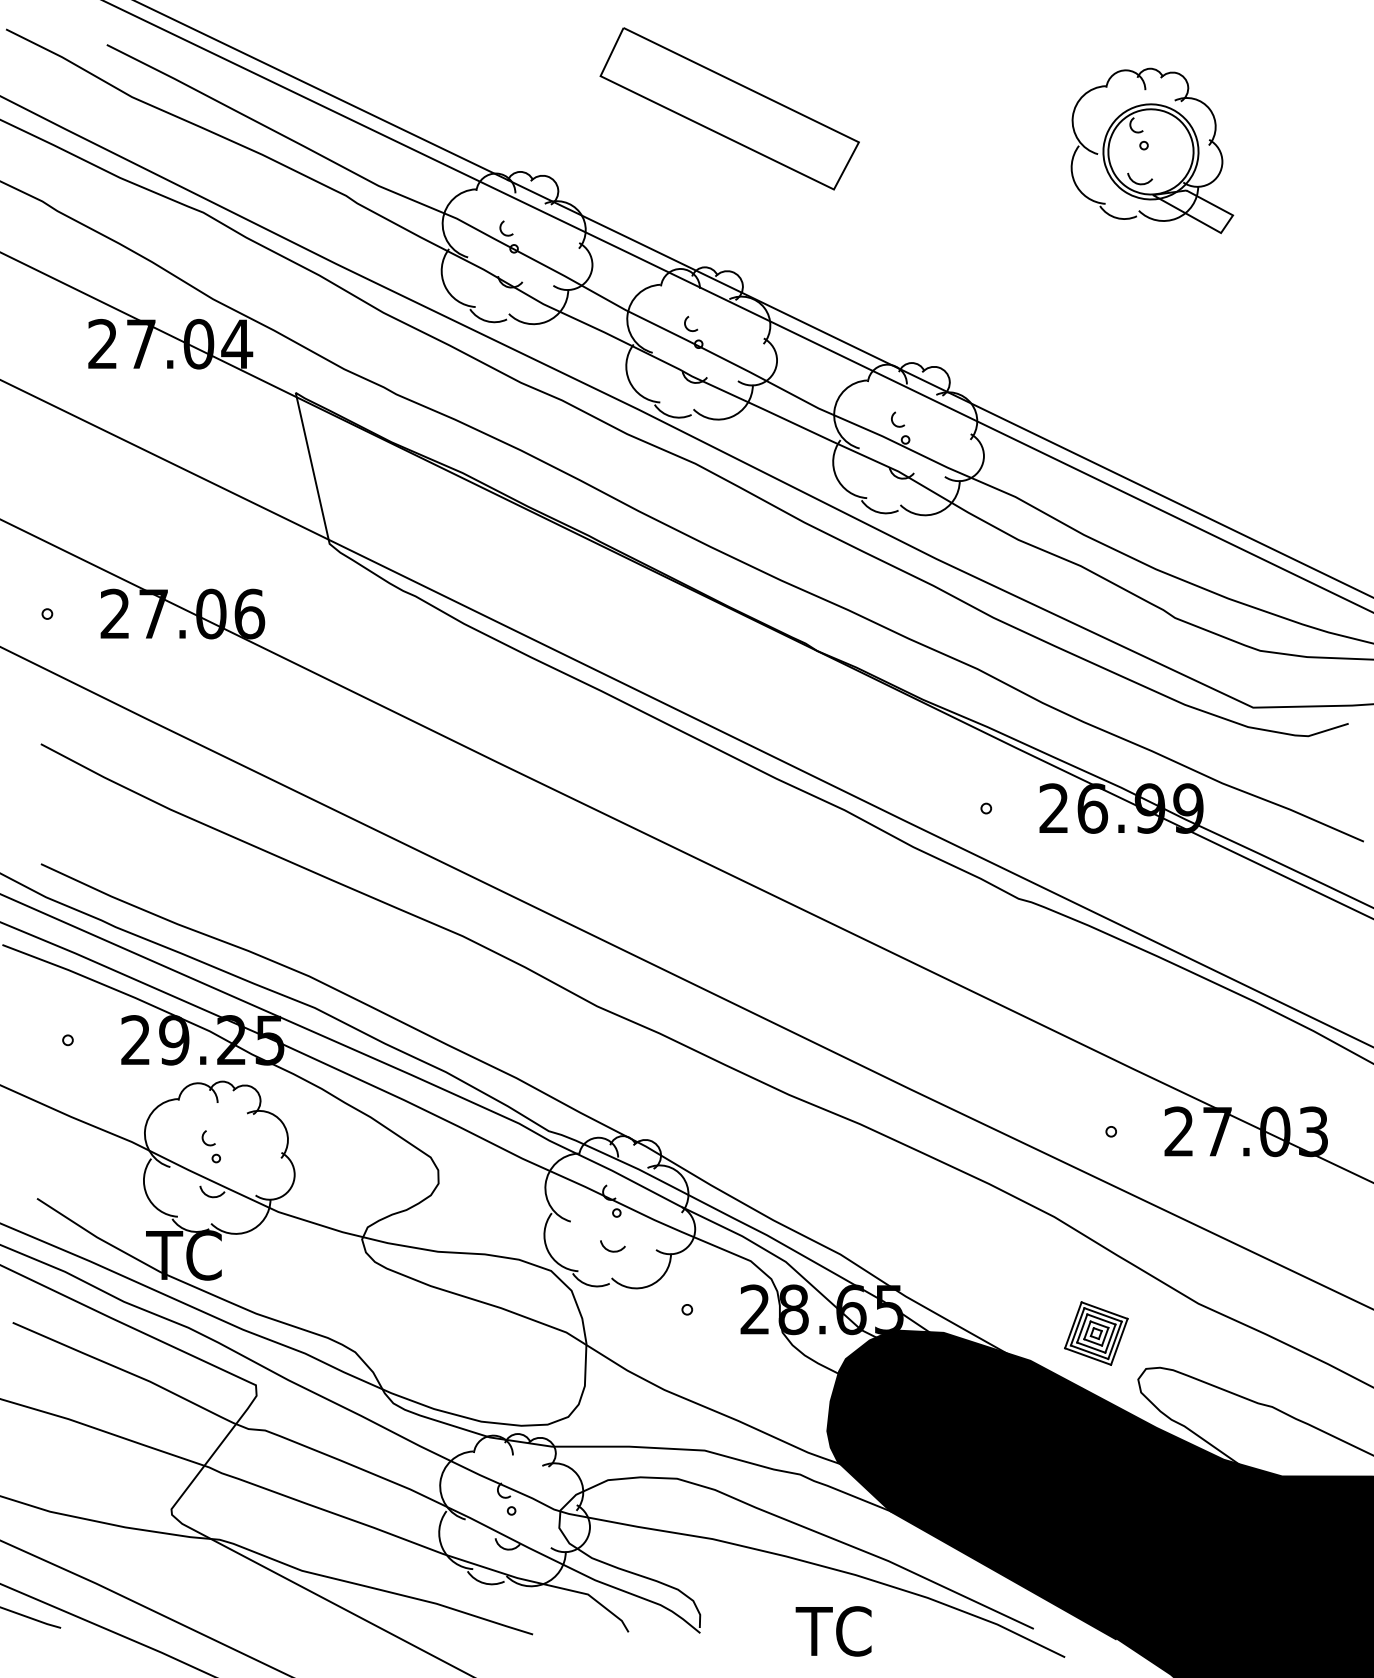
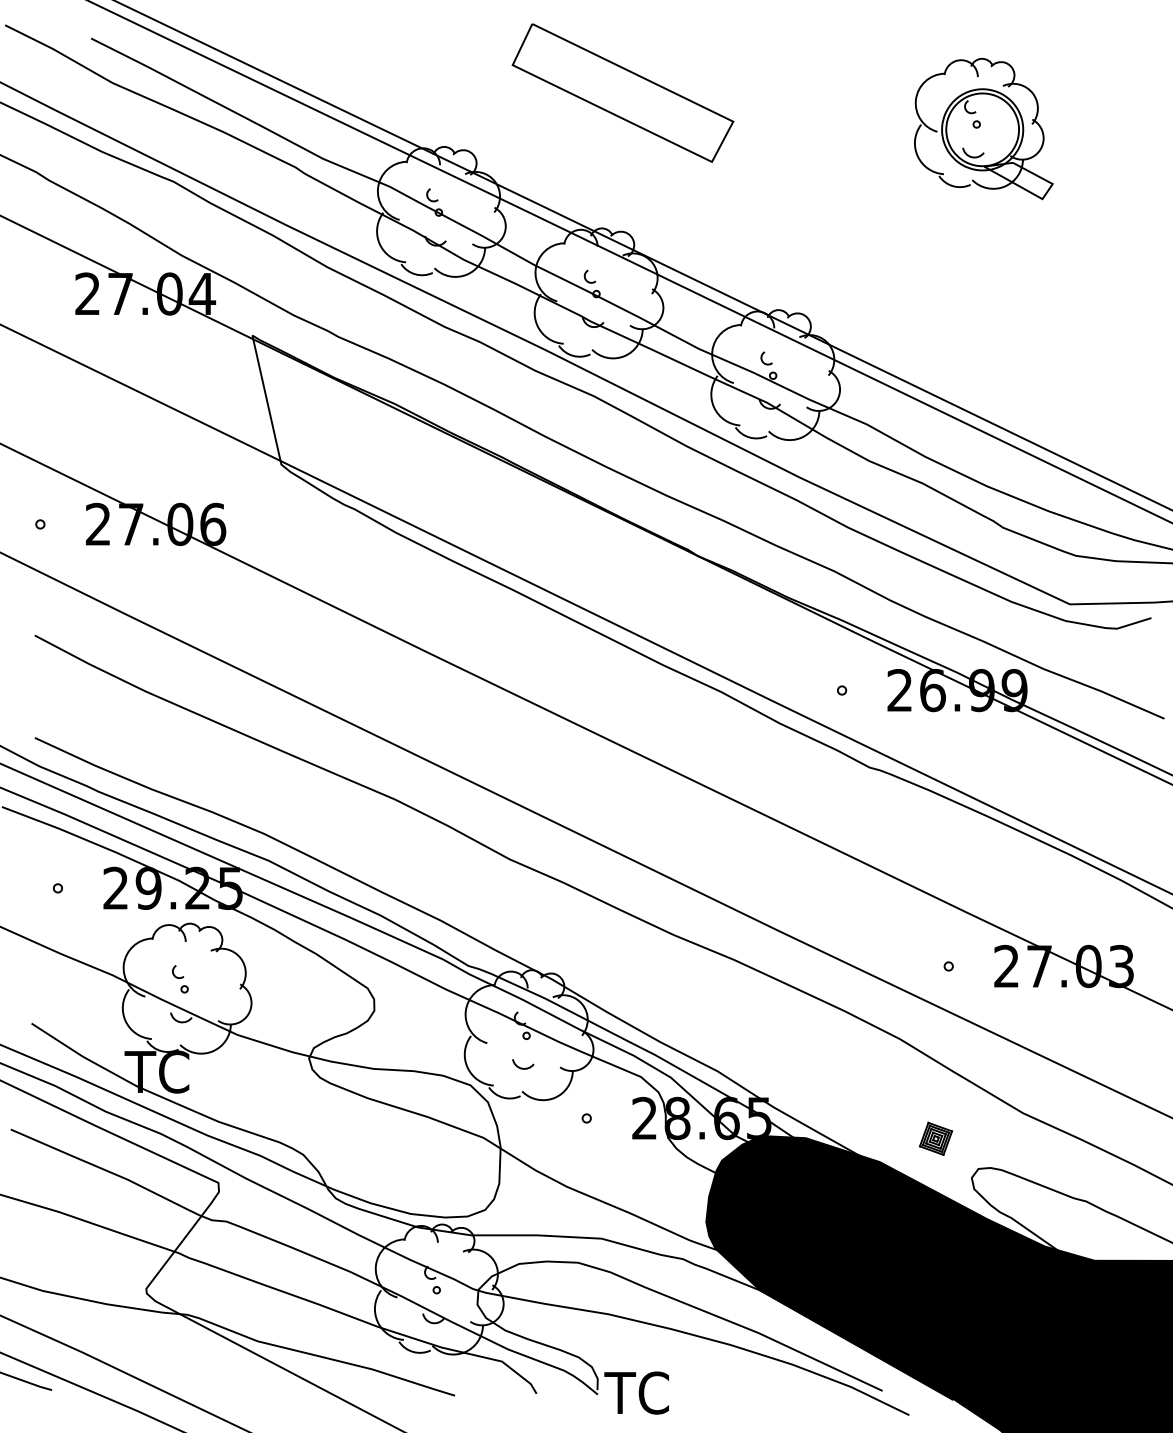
part: (1095, 1333) -> (935, 1138), size x0.6
text: (833, 1630) -> (636, 1392), moved

